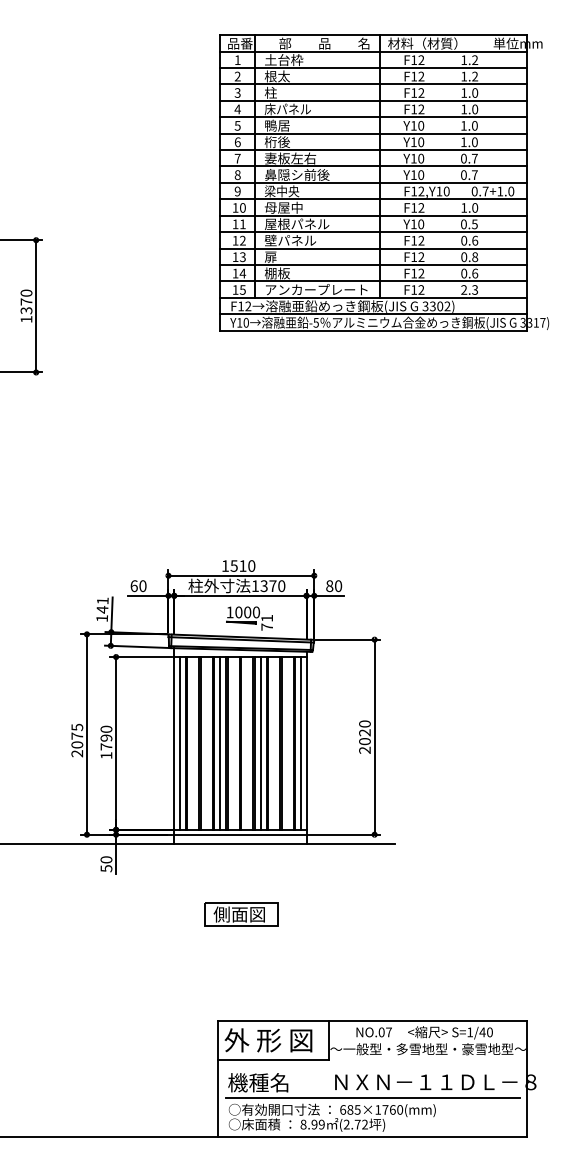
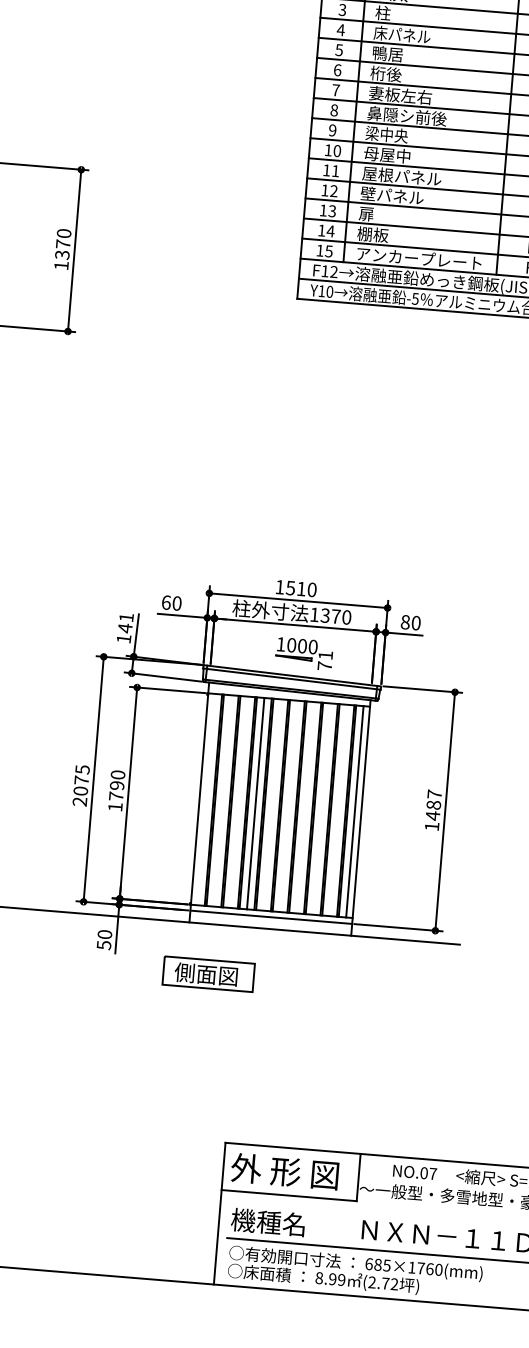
text: (364, 736) -> (432, 809), 2020 -> 1487
line: (179, 743) -> (205, 799), removed
line: (260, 743) -> (305, 807), removed
part: (241, 914) -> (208, 974), moved

